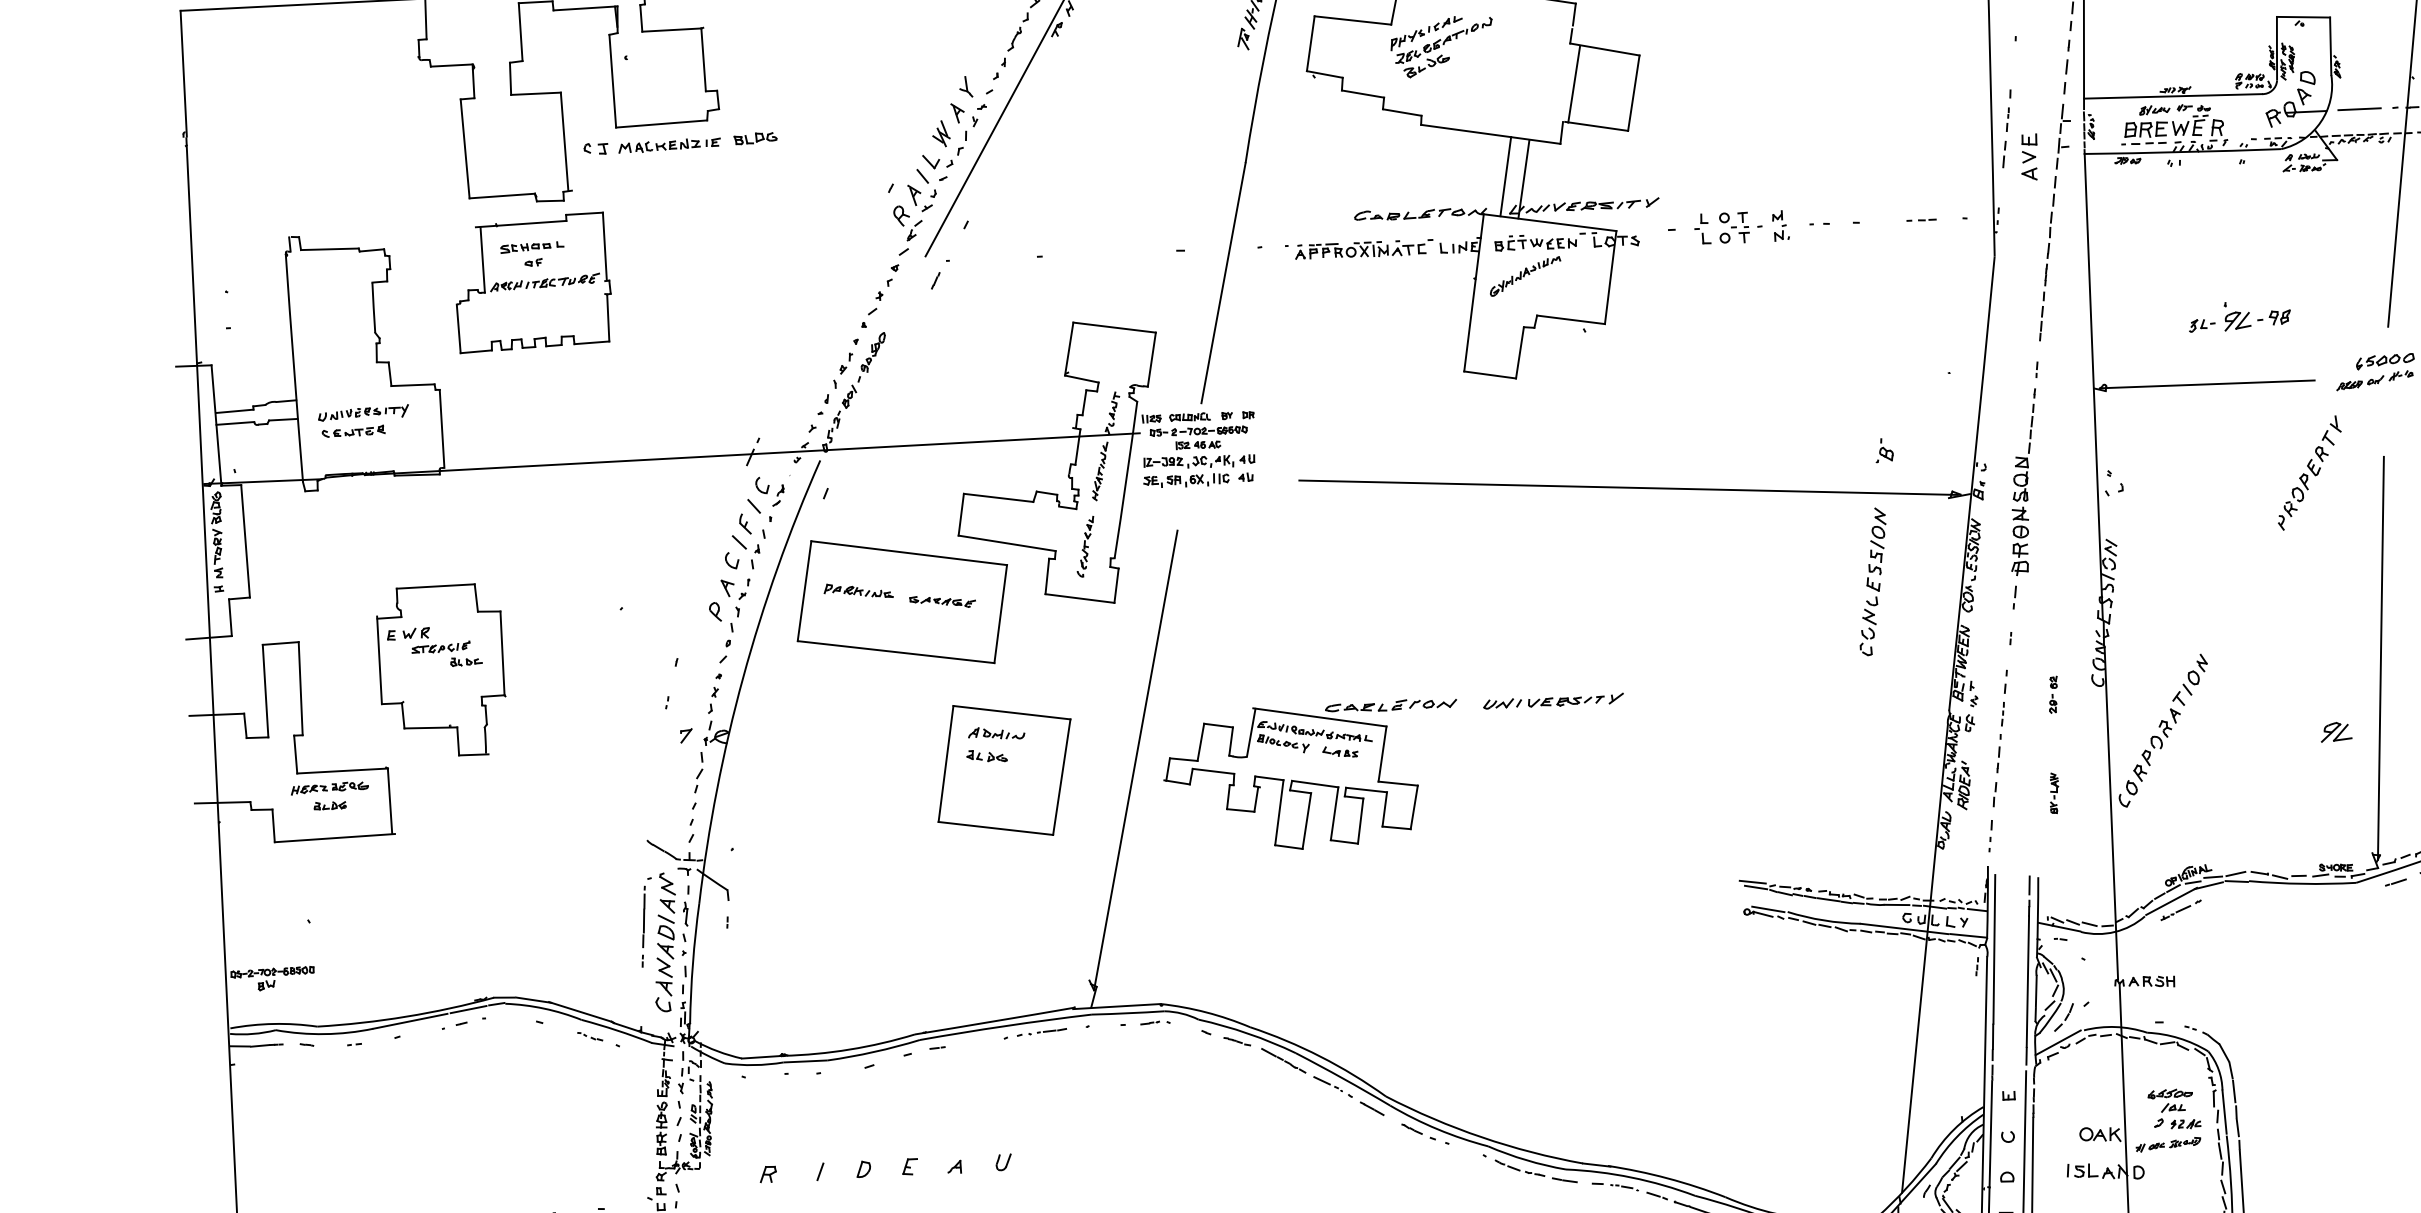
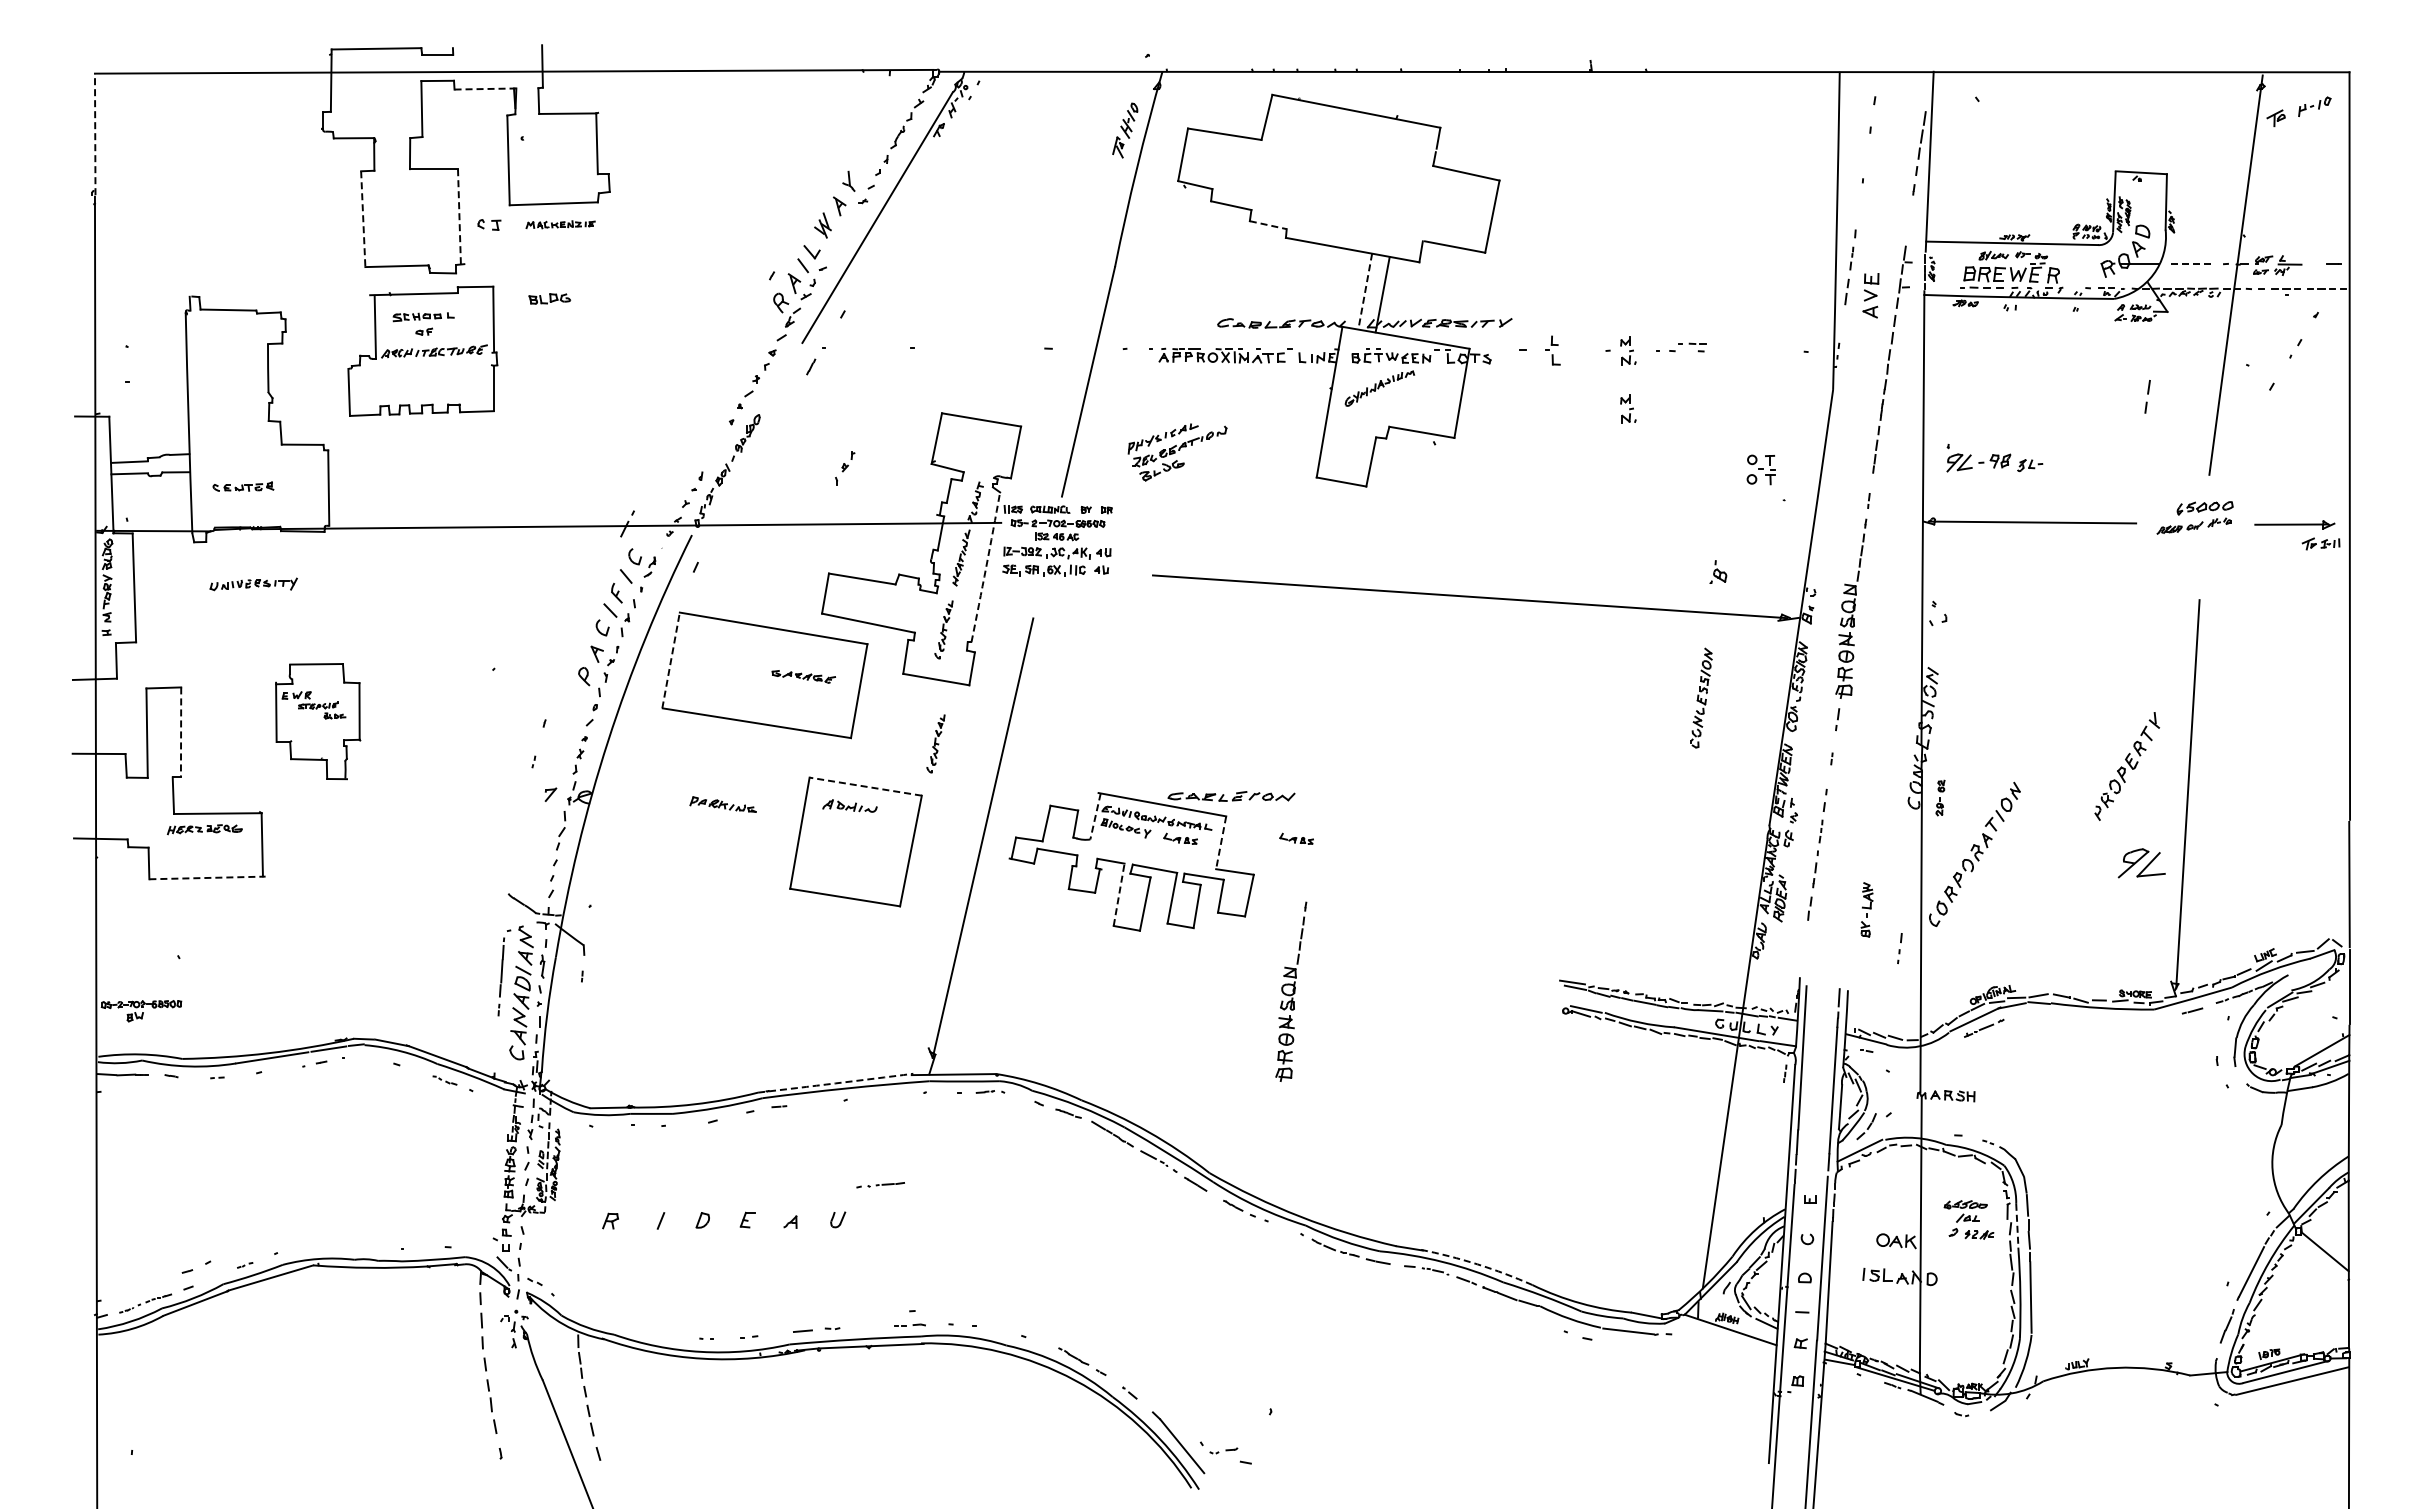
line: (585, 8) -> (485, 89), solid -> dashed
part: (1442, 46) -> (1177, 452), moved
line: (184, 73) -> (95, 134), solid -> dashed
line: (2065, 74) -> (2147, 394), moved
line: (1573, 84) -> (1434, 205), removed
line: (2359, 108) -> (2191, 263), solid -> dashed
line: (1402, 112) -> (1268, 225), solid -> dashed
part: (755, 138) -> (549, 298), moved
line: (564, 141) -> (459, 216), solid -> dashed
part: (961, 142) -> (842, 234), removed
part: (669, 145) -> (560, 224), size x0.7
line: (465, 149) -> (363, 219), solid -> dashed
line: (1506, 176) -> (1365, 291), solid -> dashed
part: (1921, 219) -> (1692, 343), moved
part: (1733, 227) -> (1760, 469), moved
part: (1783, 285) -> (1628, 408), added
part: (2257, 315) -> (1978, 458), moved
part: (843, 370) -> (845, 468), moved
part: (363, 413) -> (253, 584), moved
part: (2308, 473) -> (2126, 766), moved
arc: (1126, 480) -> (986, 567), solid -> dashed
part: (1872, 581) -> (1701, 697), size x0.7
part: (857, 590) -> (722, 804), moved
line: (804, 591) -> (671, 660), solid -> dashed
part: (1082, 664) -> (935, 743), added
part: (442, 670) -> (318, 721), size x0.7
line: (301, 688) -> (181, 732), solid -> dashed
part: (2053, 694) -> (1940, 797), moved
part: (1553, 701) -> (1388, 799), removed
line: (1011, 712) -> (865, 786), solid -> dashed
line: (1251, 732) -> (1095, 816), solid -> dashed
part: (2336, 732) -> (2141, 863), size x1.6
part: (1460, 746) -> (1296, 838), added
line: (1382, 753) -> (1221, 842), solid -> dashed
part: (986, 756) -> (839, 827), removed
part: (2054, 793) -> (1867, 910), size x1.4
part: (330, 805) -> (204, 846), removed
line: (1279, 812) -> (1119, 894), solid -> dashed
part: (1990, 836) -> (1899, 948), moved
line: (334, 837) -> (207, 877), solid -> dashed
part: (1462, 904) -> (1291, 991), added
arc: (994, 1021) -> (835, 1083), solid -> dashed
part: (1041, 1032) -> (880, 1185), moved
line: (2224, 1111) -> (2017, 1224), solid -> dashed
part: (2168, 1144) -> (1961, 1253), removed
arc: (1667, 1178) -> (1477, 1264), solid -> dashed

